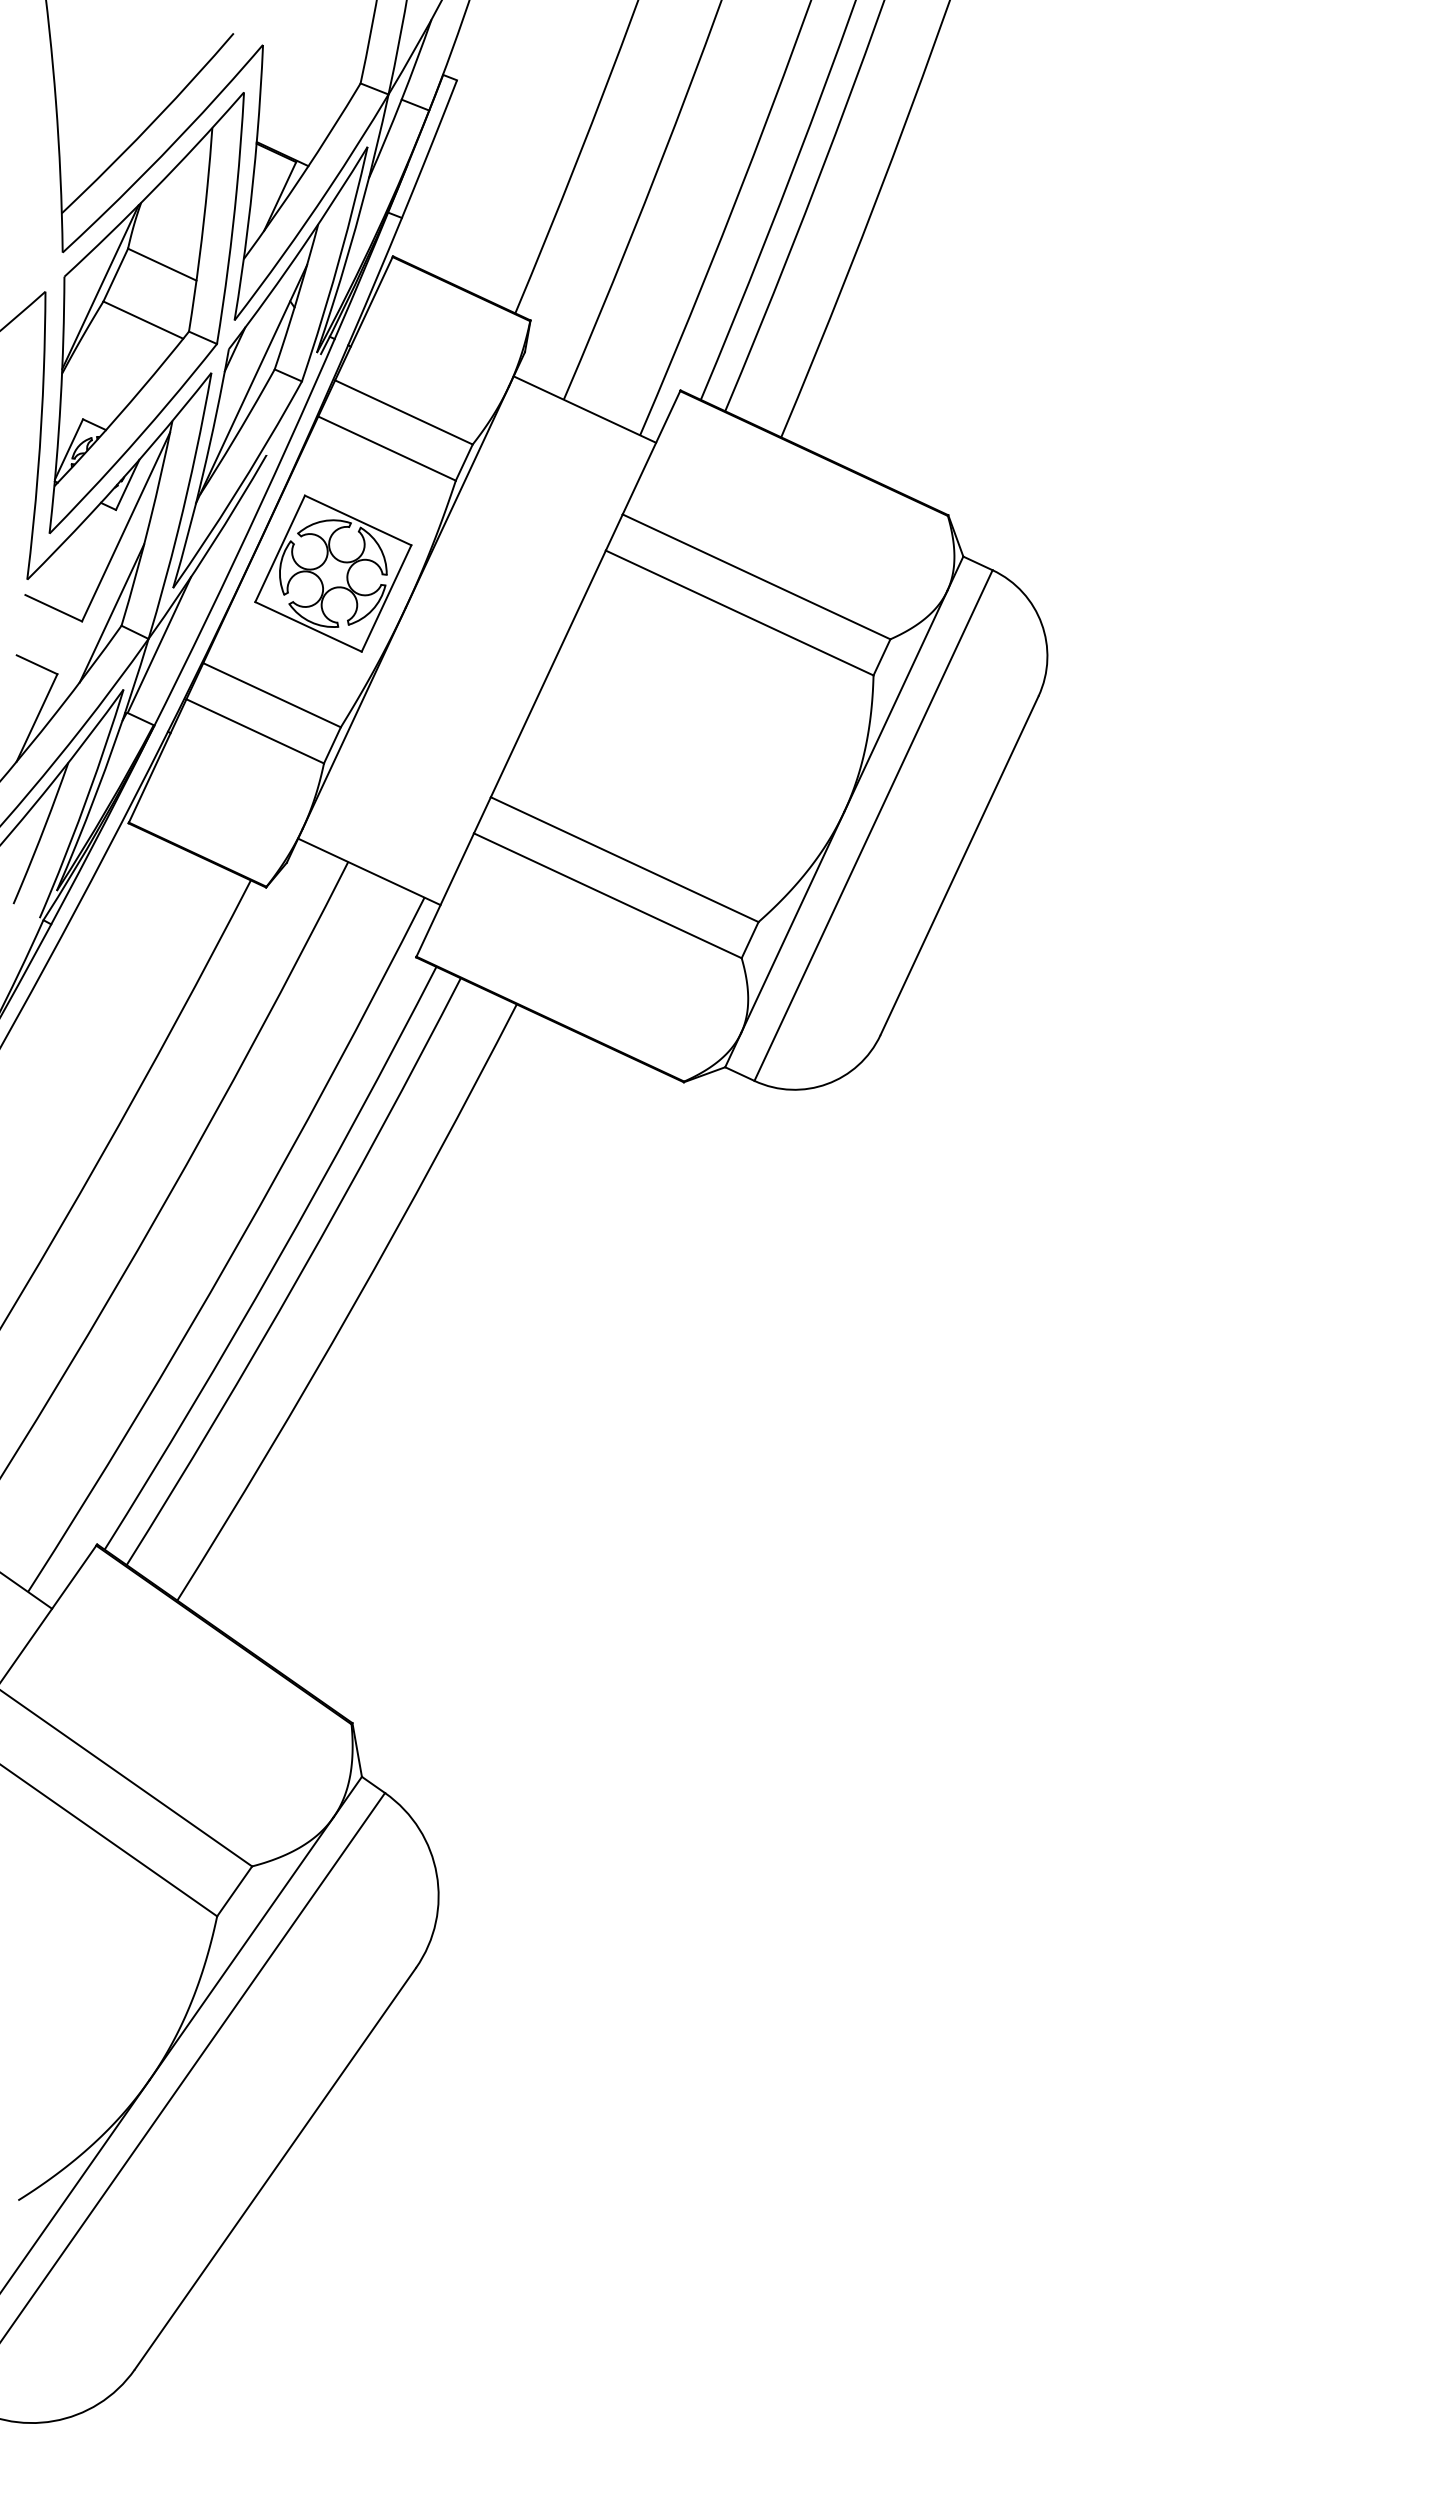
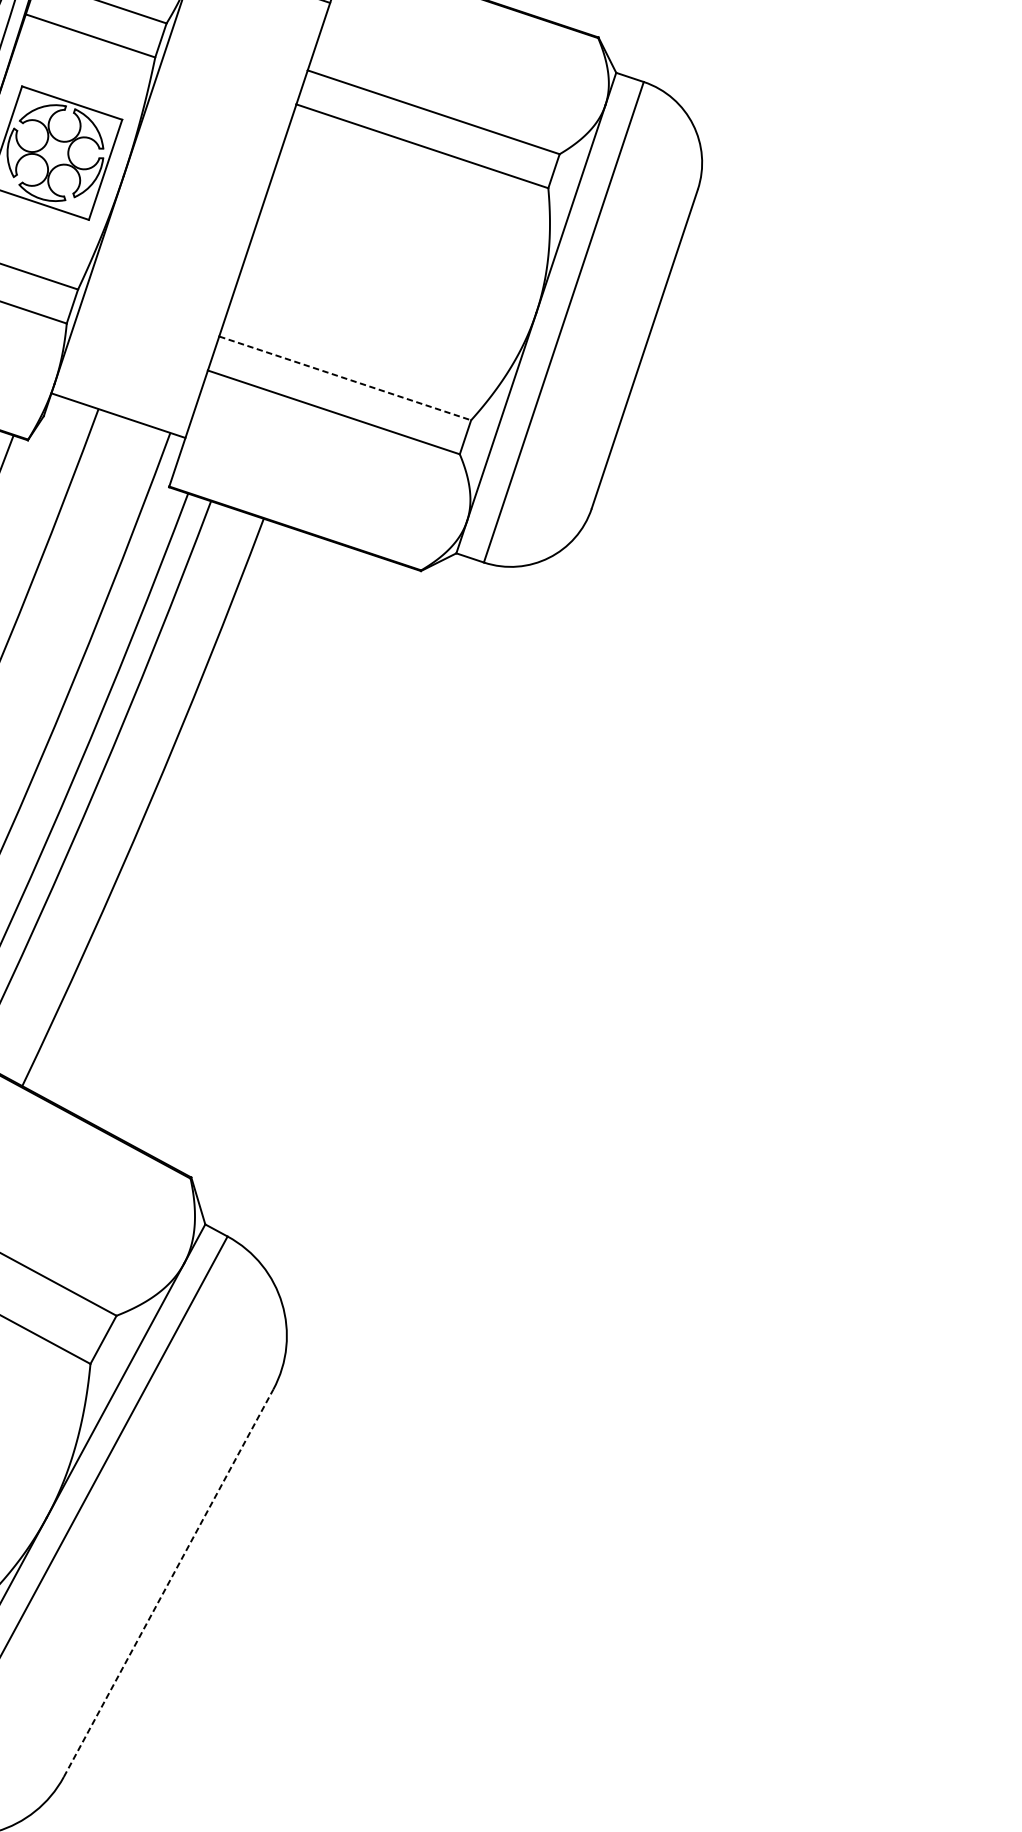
line: (624, 859) -> (344, 378), solid -> dashed
line: (275, 2168) -> (168, 1583), solid -> dashed

